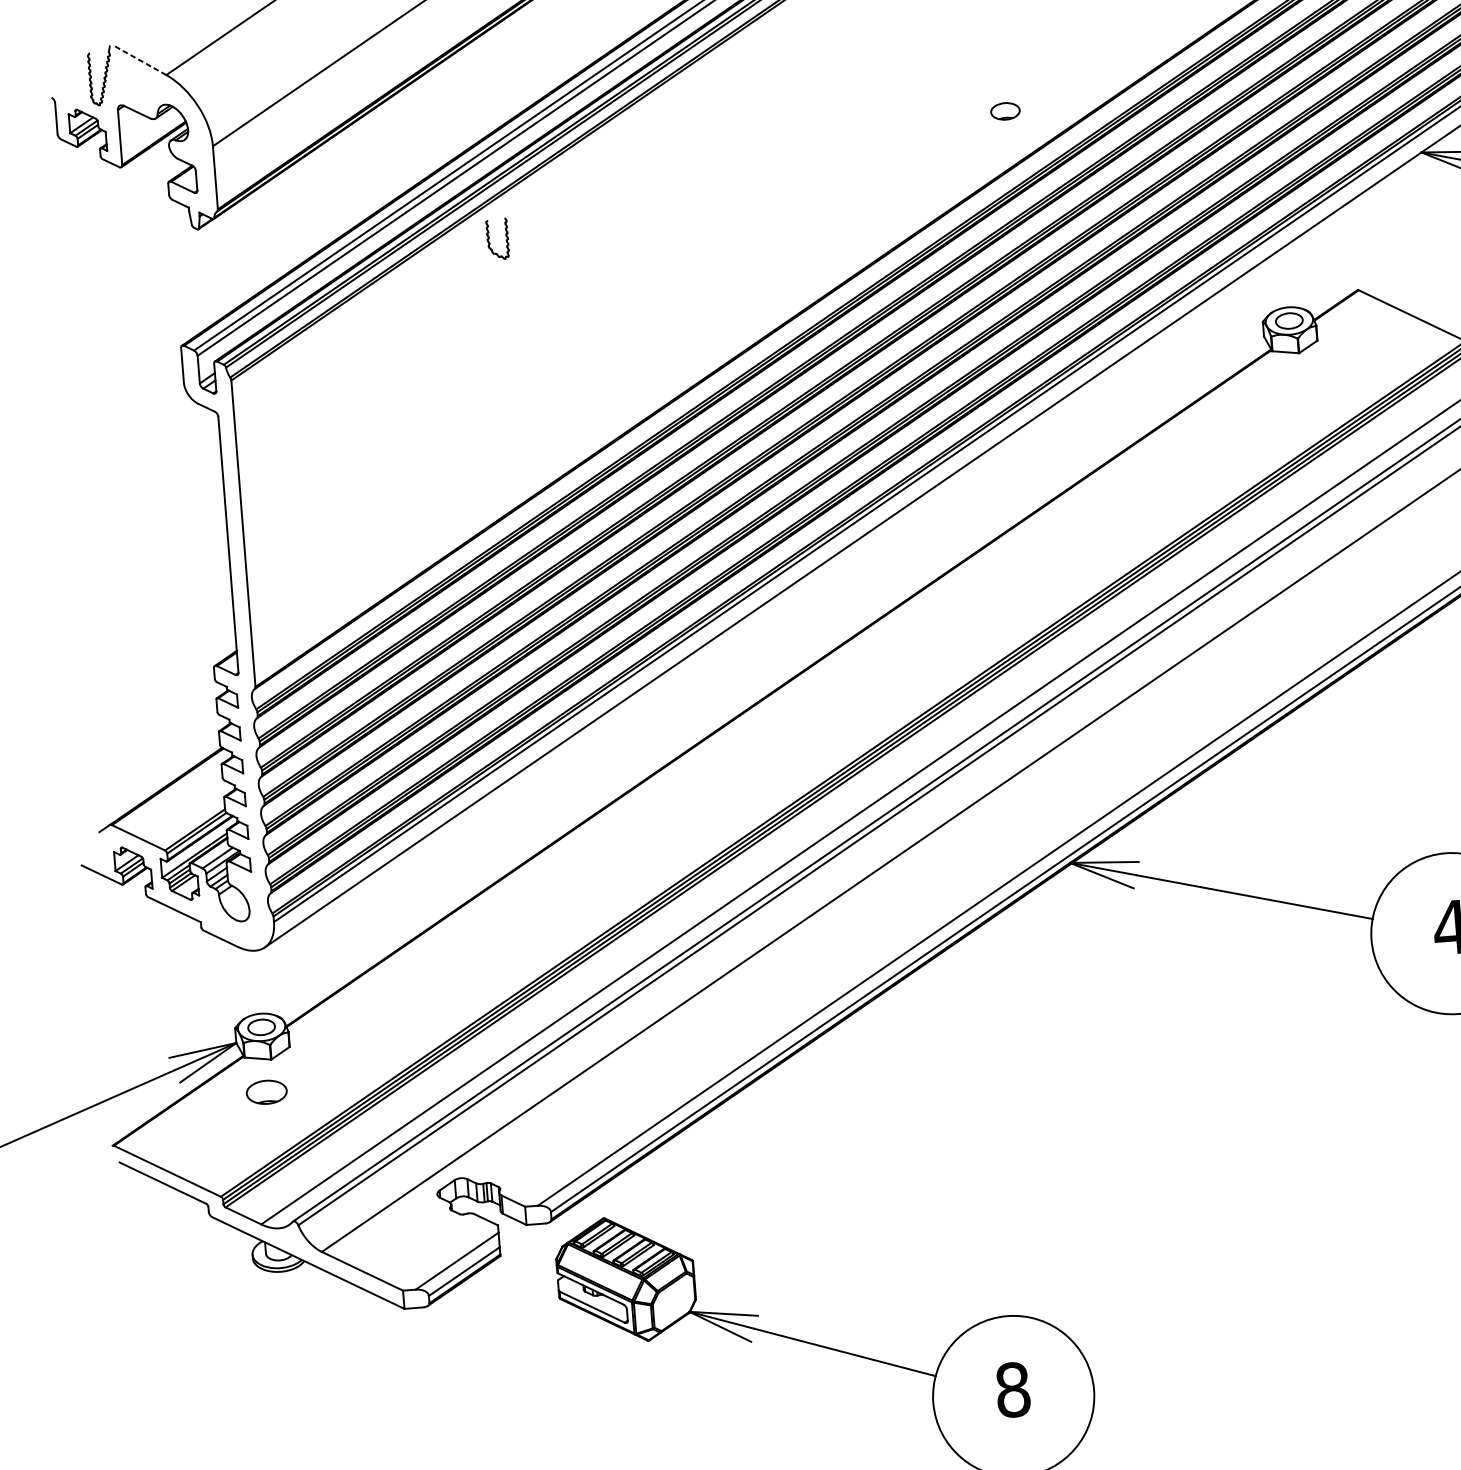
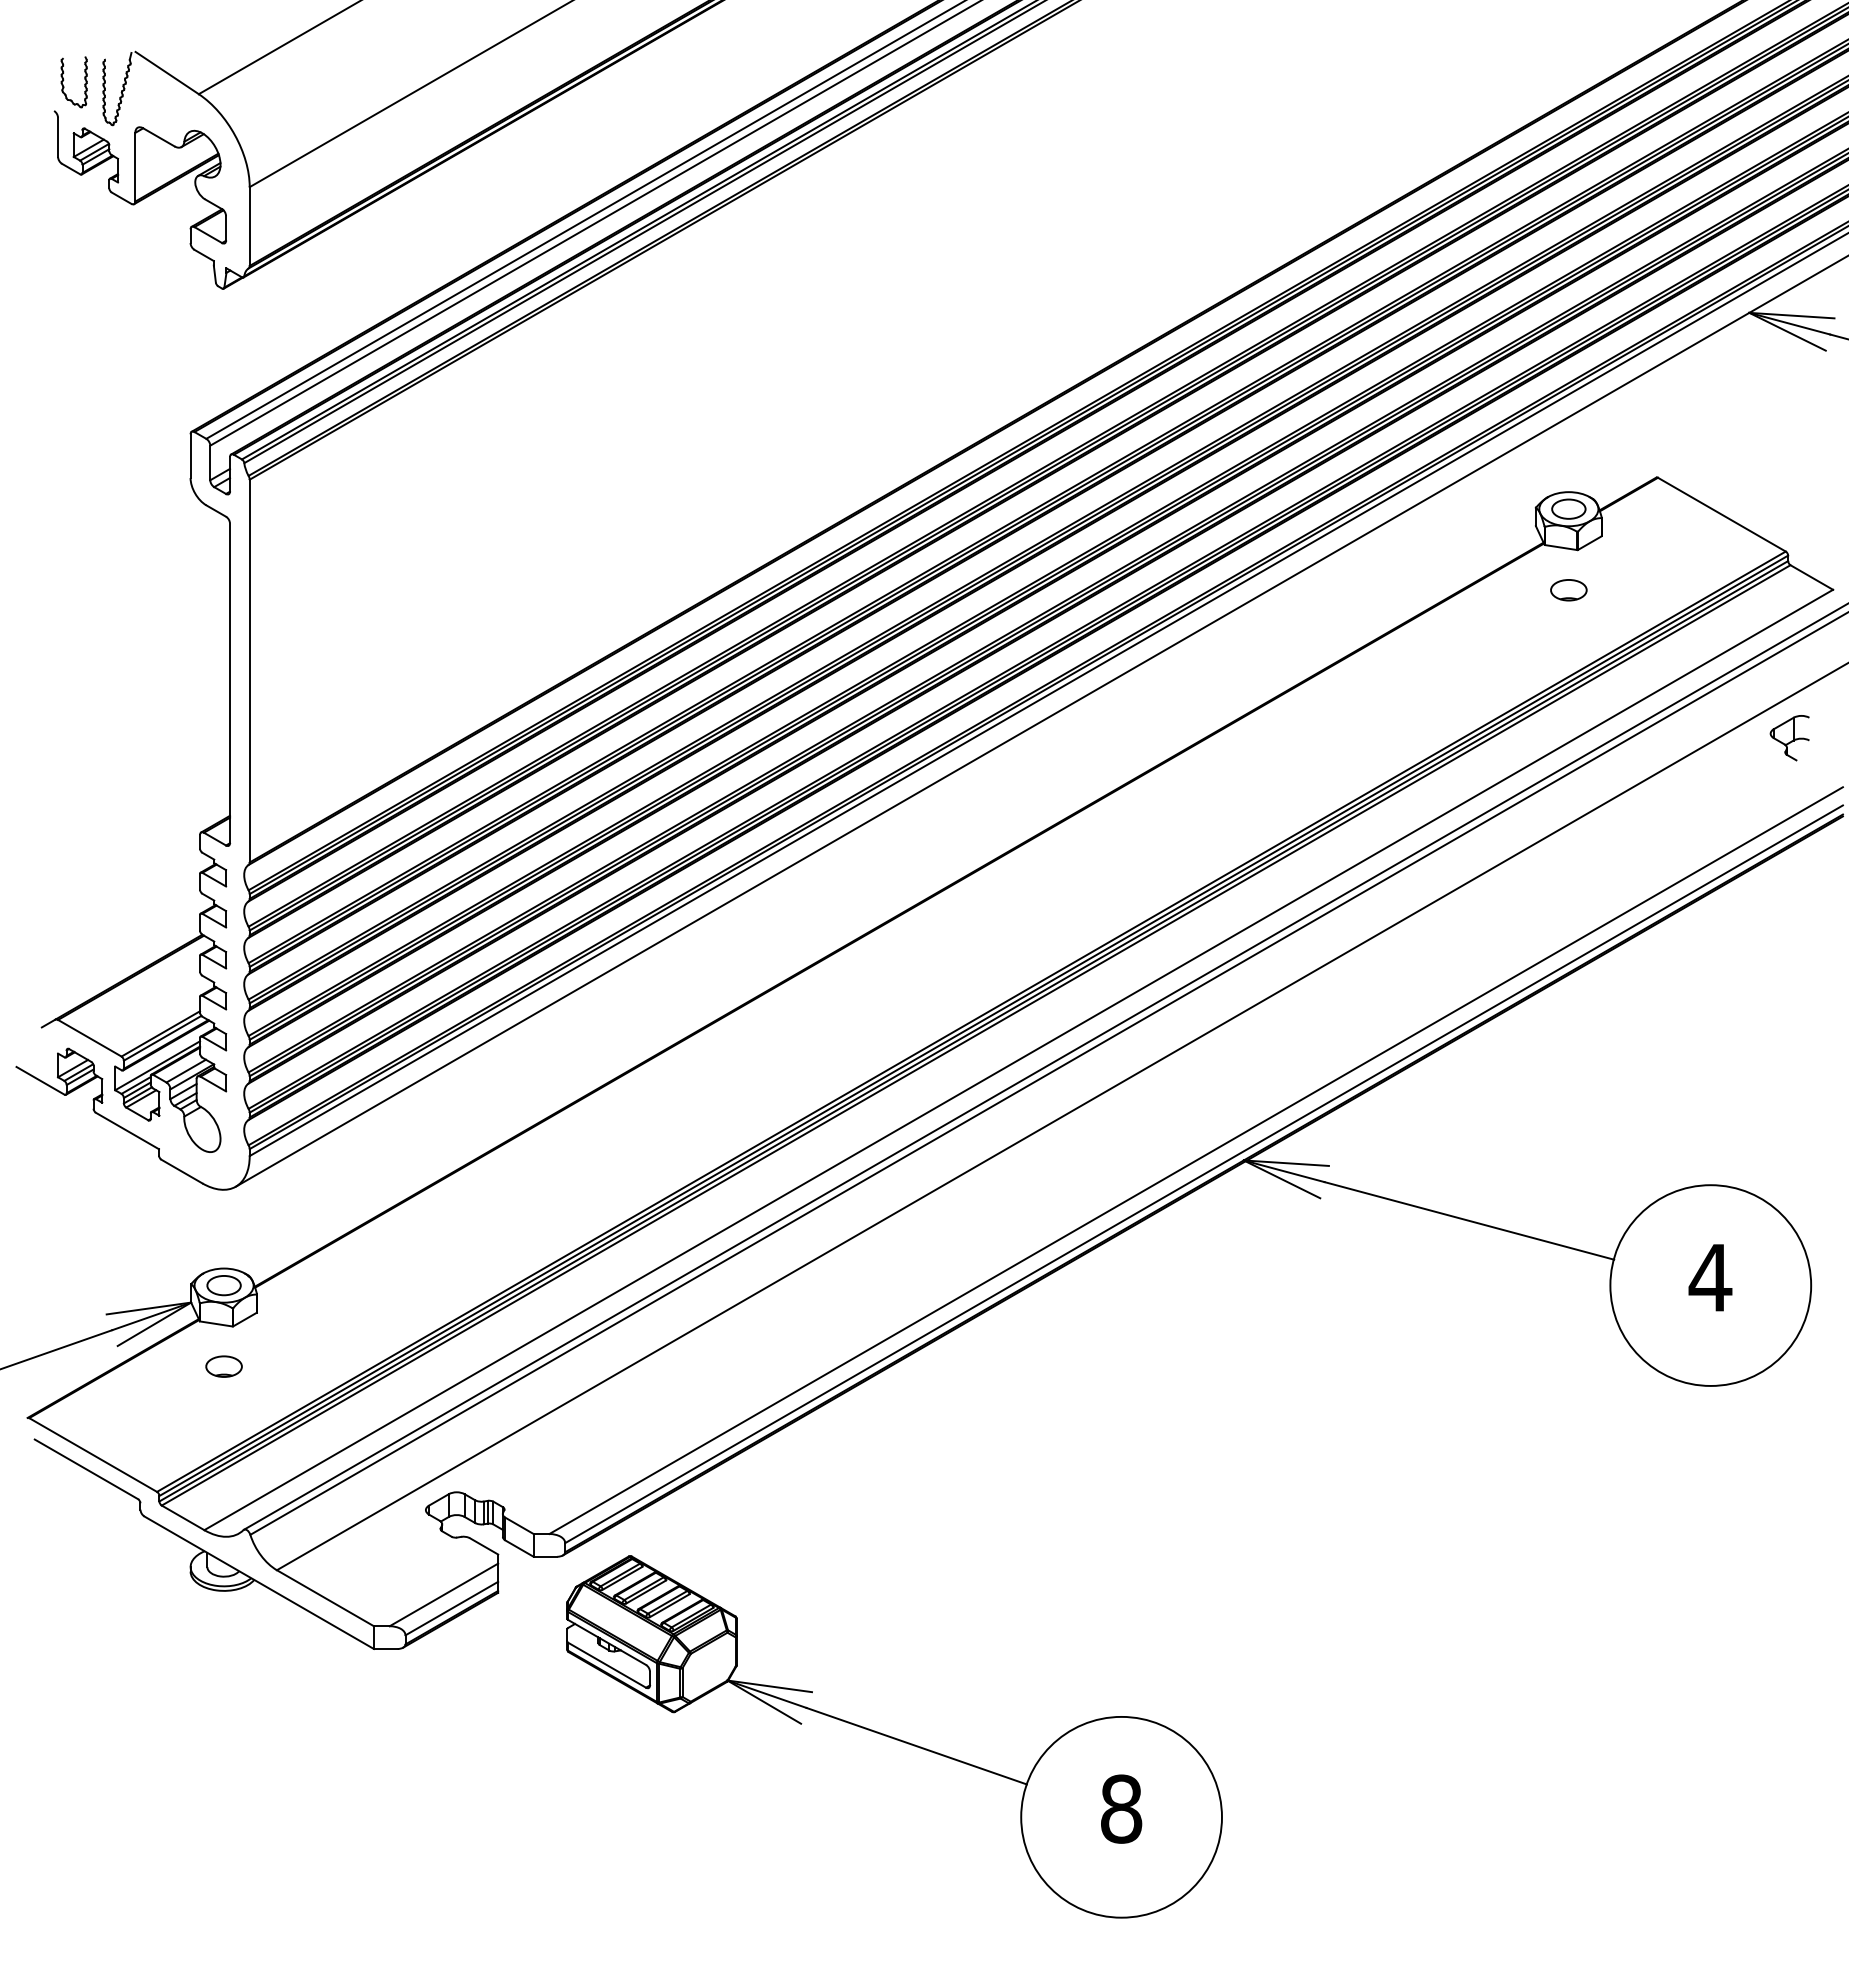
line: (139, 59) -> (166, 72), dashed -> solid
part: (1005, 111) -> (1568, 590), moved
part: (489, 238) -> (64, 80), moved
part: (266, 1092) -> (223, 1366), size x0.71

